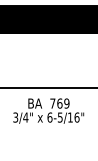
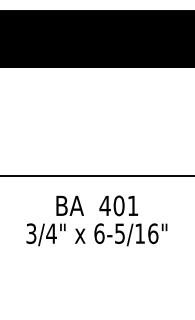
text: (59, 103) -> (118, 205), 769 -> 401

